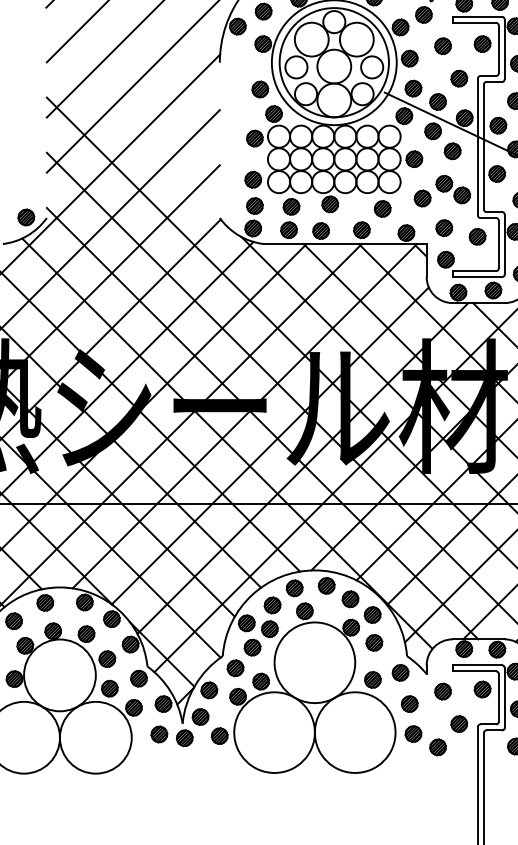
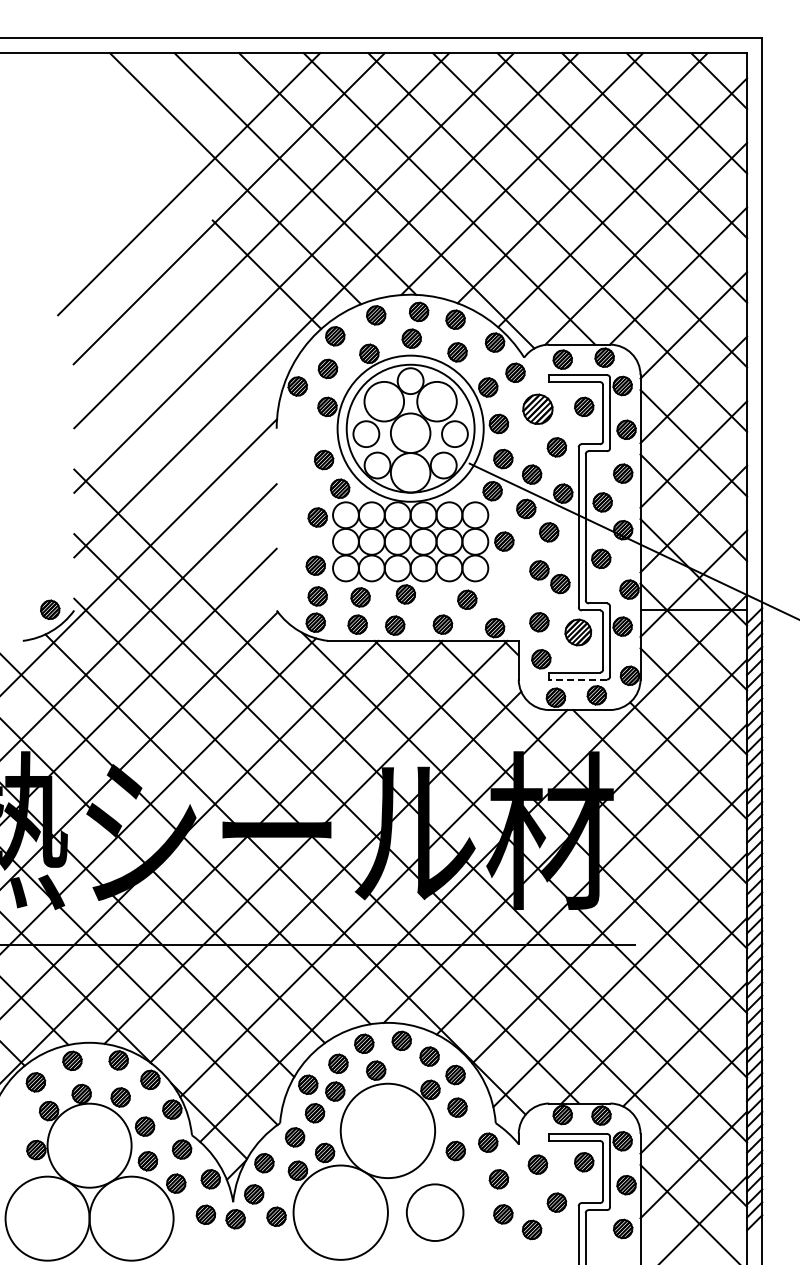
part: (442, 46) -> (537, 409), size x1.6
part: (422, 198) -> (513, 587), removed
part: (477, 236) -> (578, 632), size x1.4
line: (477, 277) -> (578, 679), solid -> dashed
circle: (354, 732) -> (434, 1212), size x0.6

